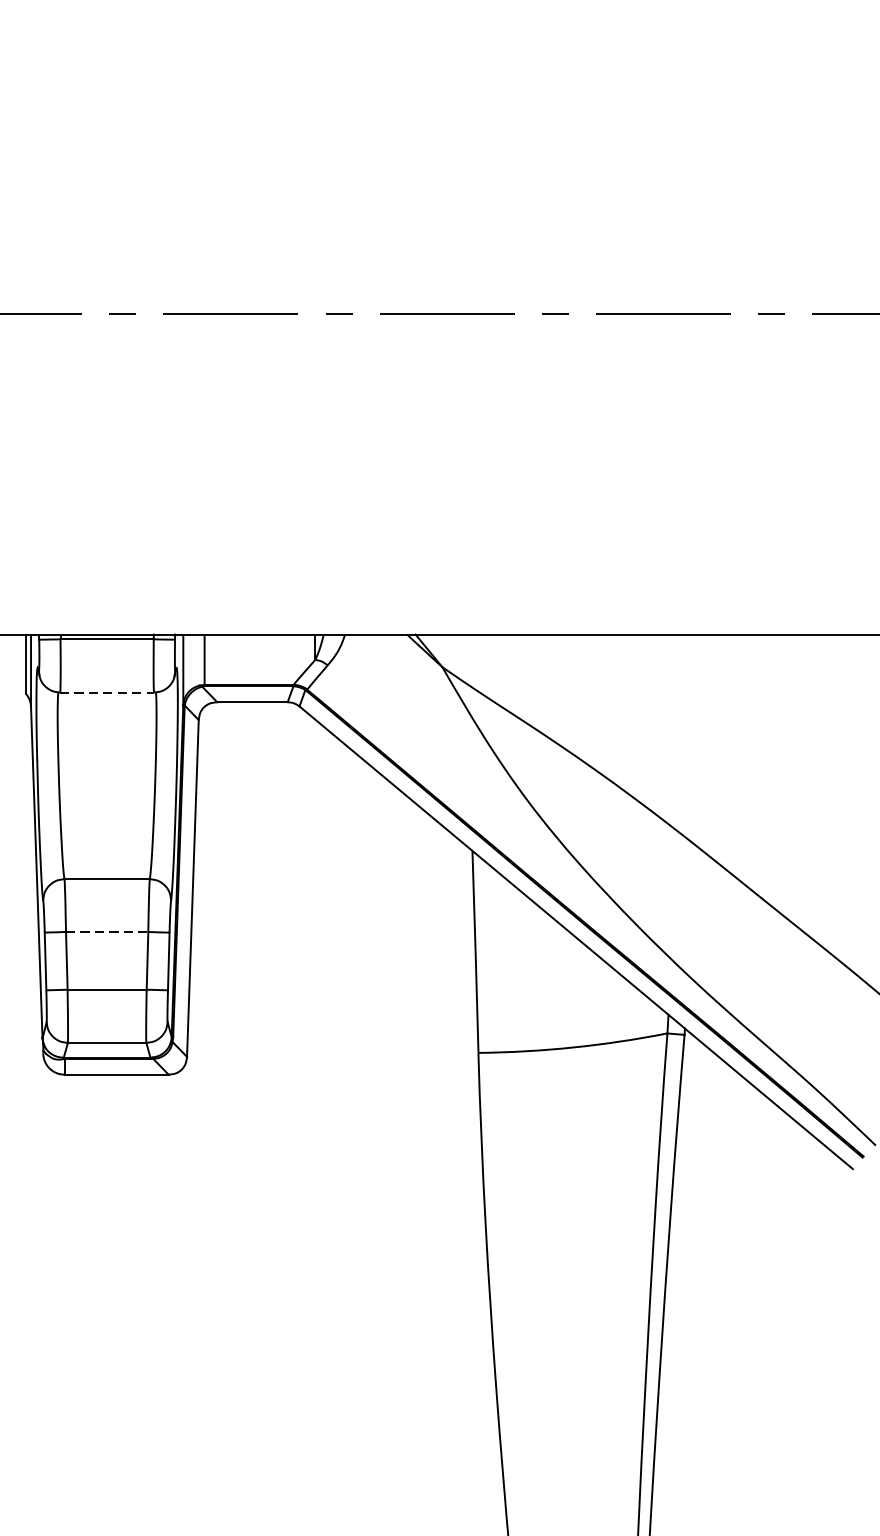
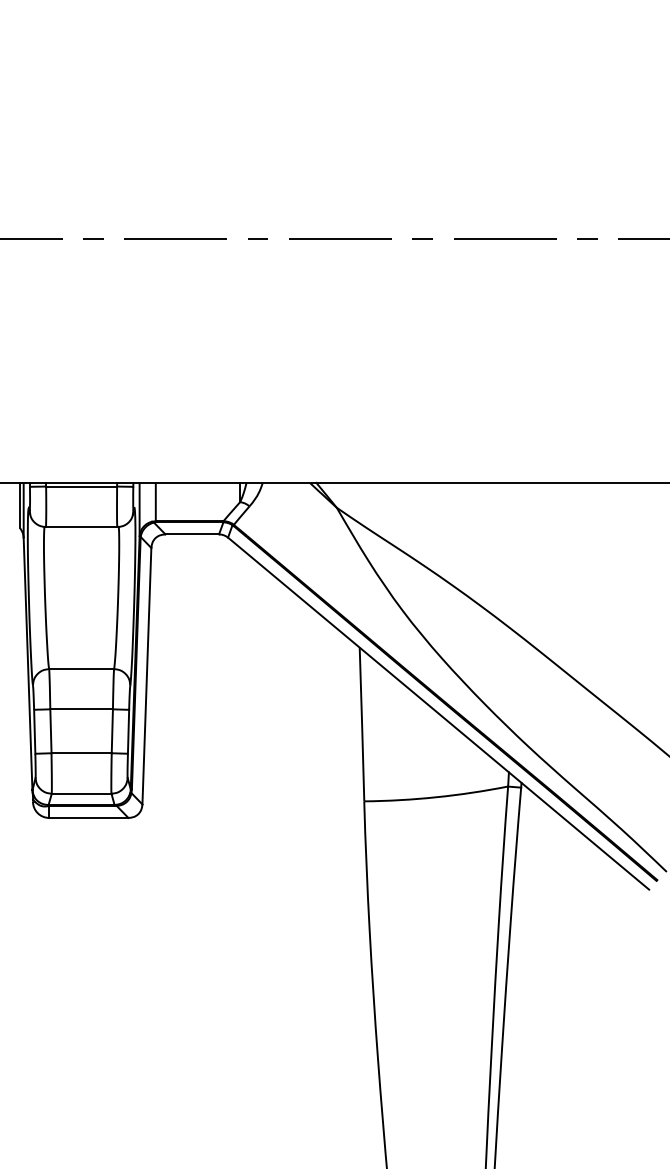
line: (106, 693) -> (81, 527), dashed -> solid
line: (108, 932) -> (82, 709), dashed -> solid

